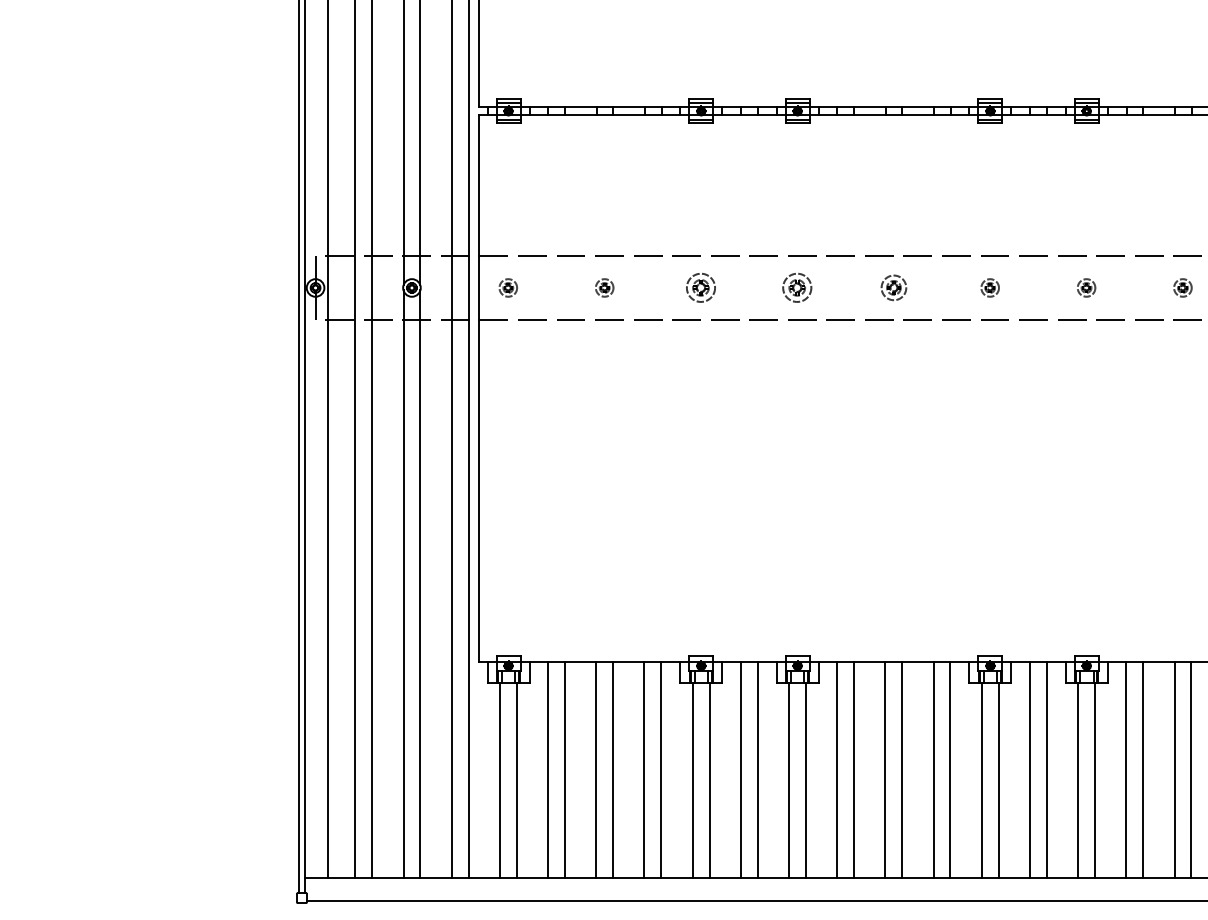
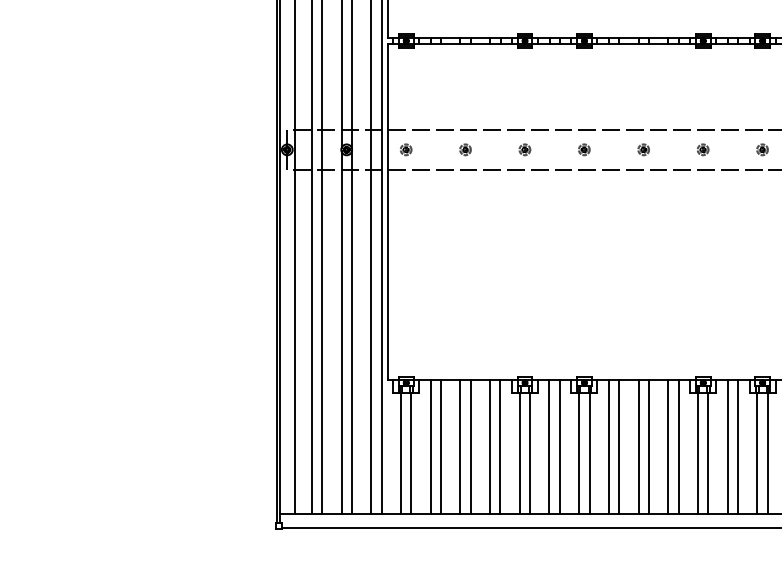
part: (700, 287) -> (524, 149), size x0.62
part: (797, 287) -> (584, 149), size x0.62
part: (893, 287) -> (643, 149), size x0.71

